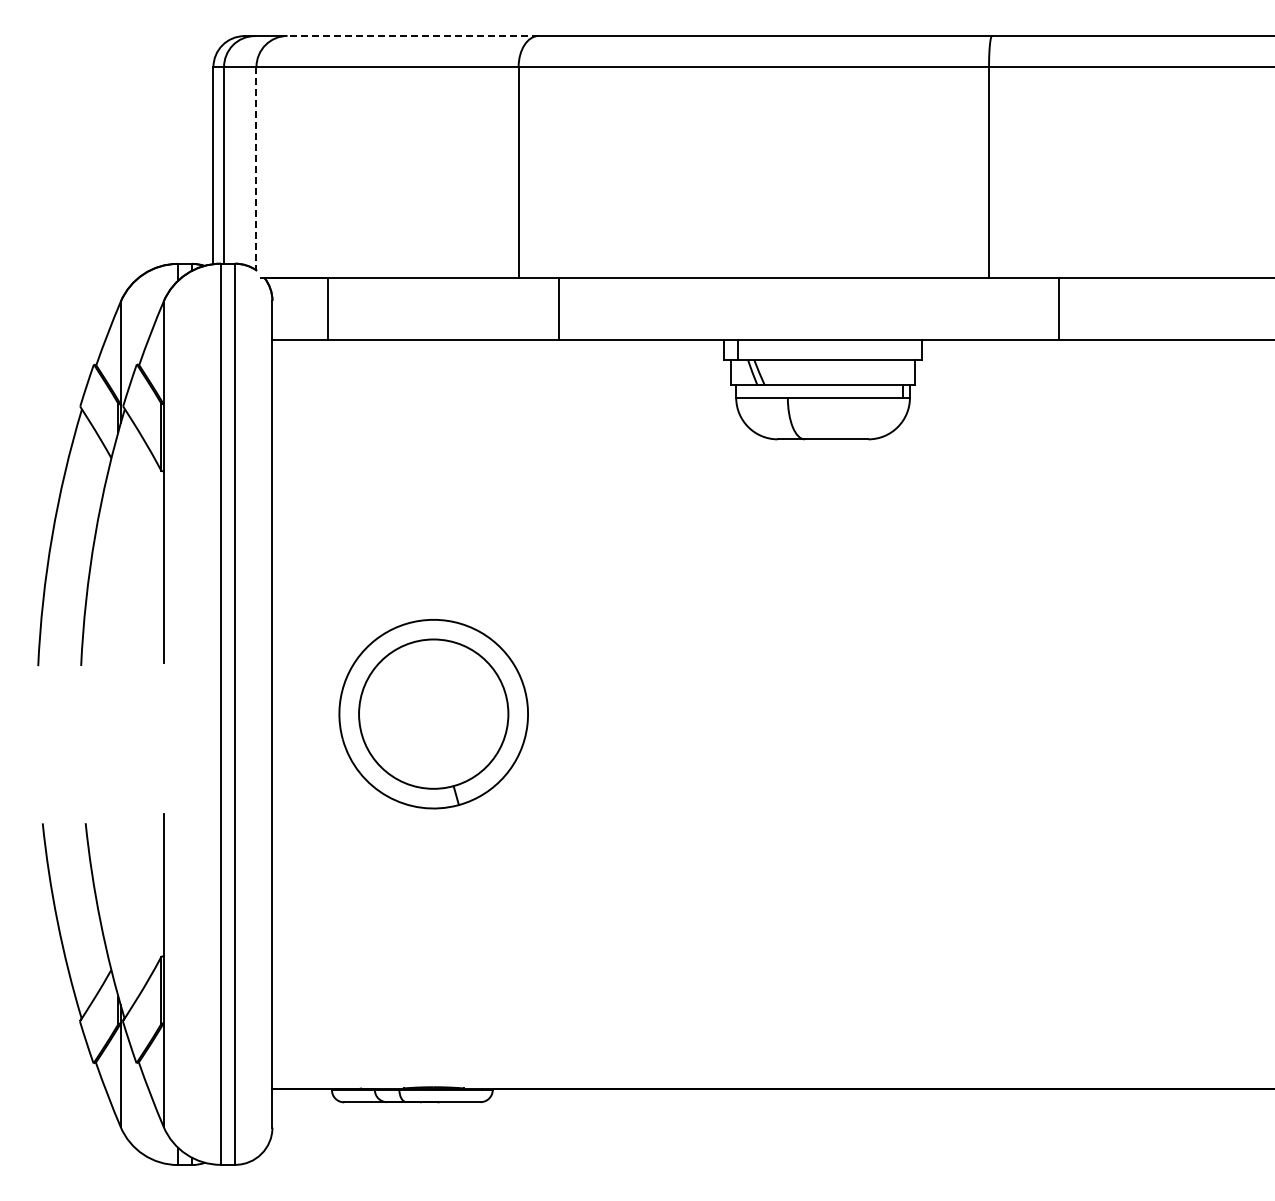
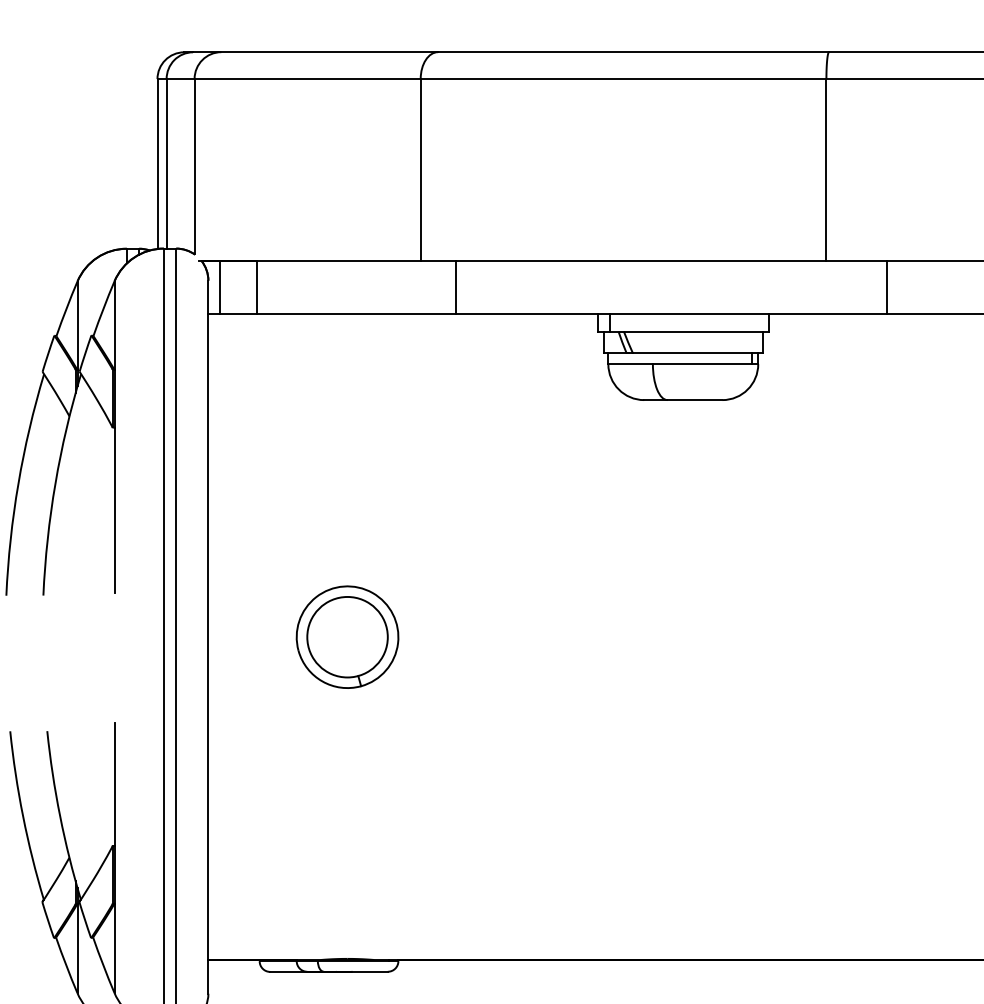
line: (413, 35) -> (330, 51), dashed -> solid
line: (256, 168) -> (194, 166), dashed -> solid
line: (285, 309) -> (219, 288), added
part: (433, 714) -> (347, 637), size x0.62

